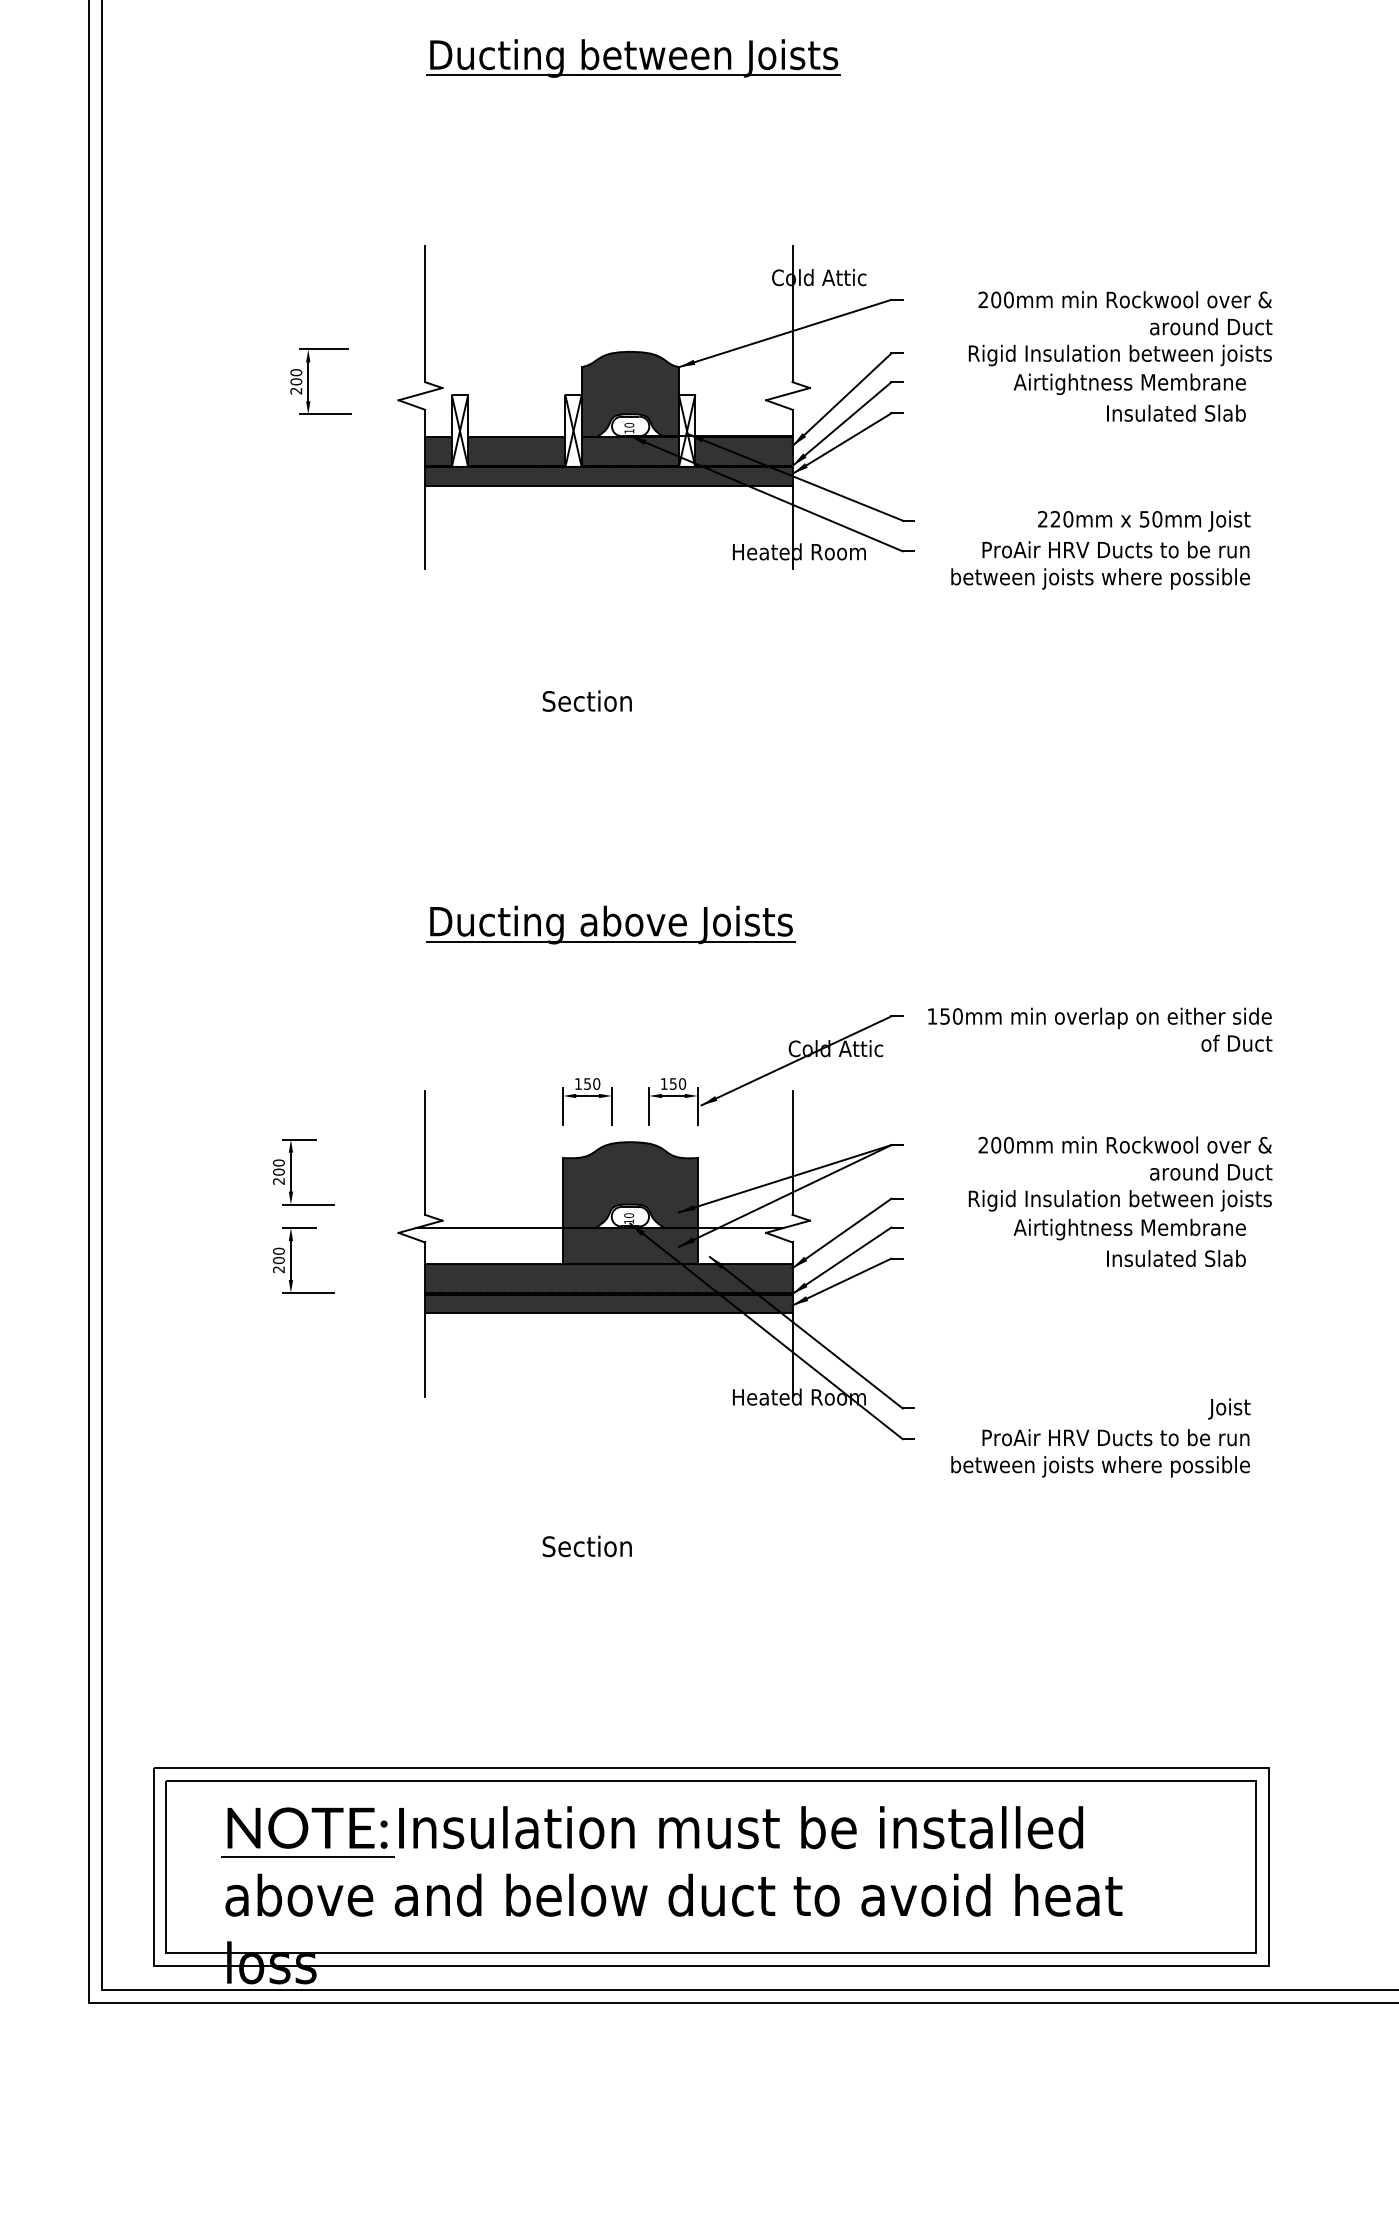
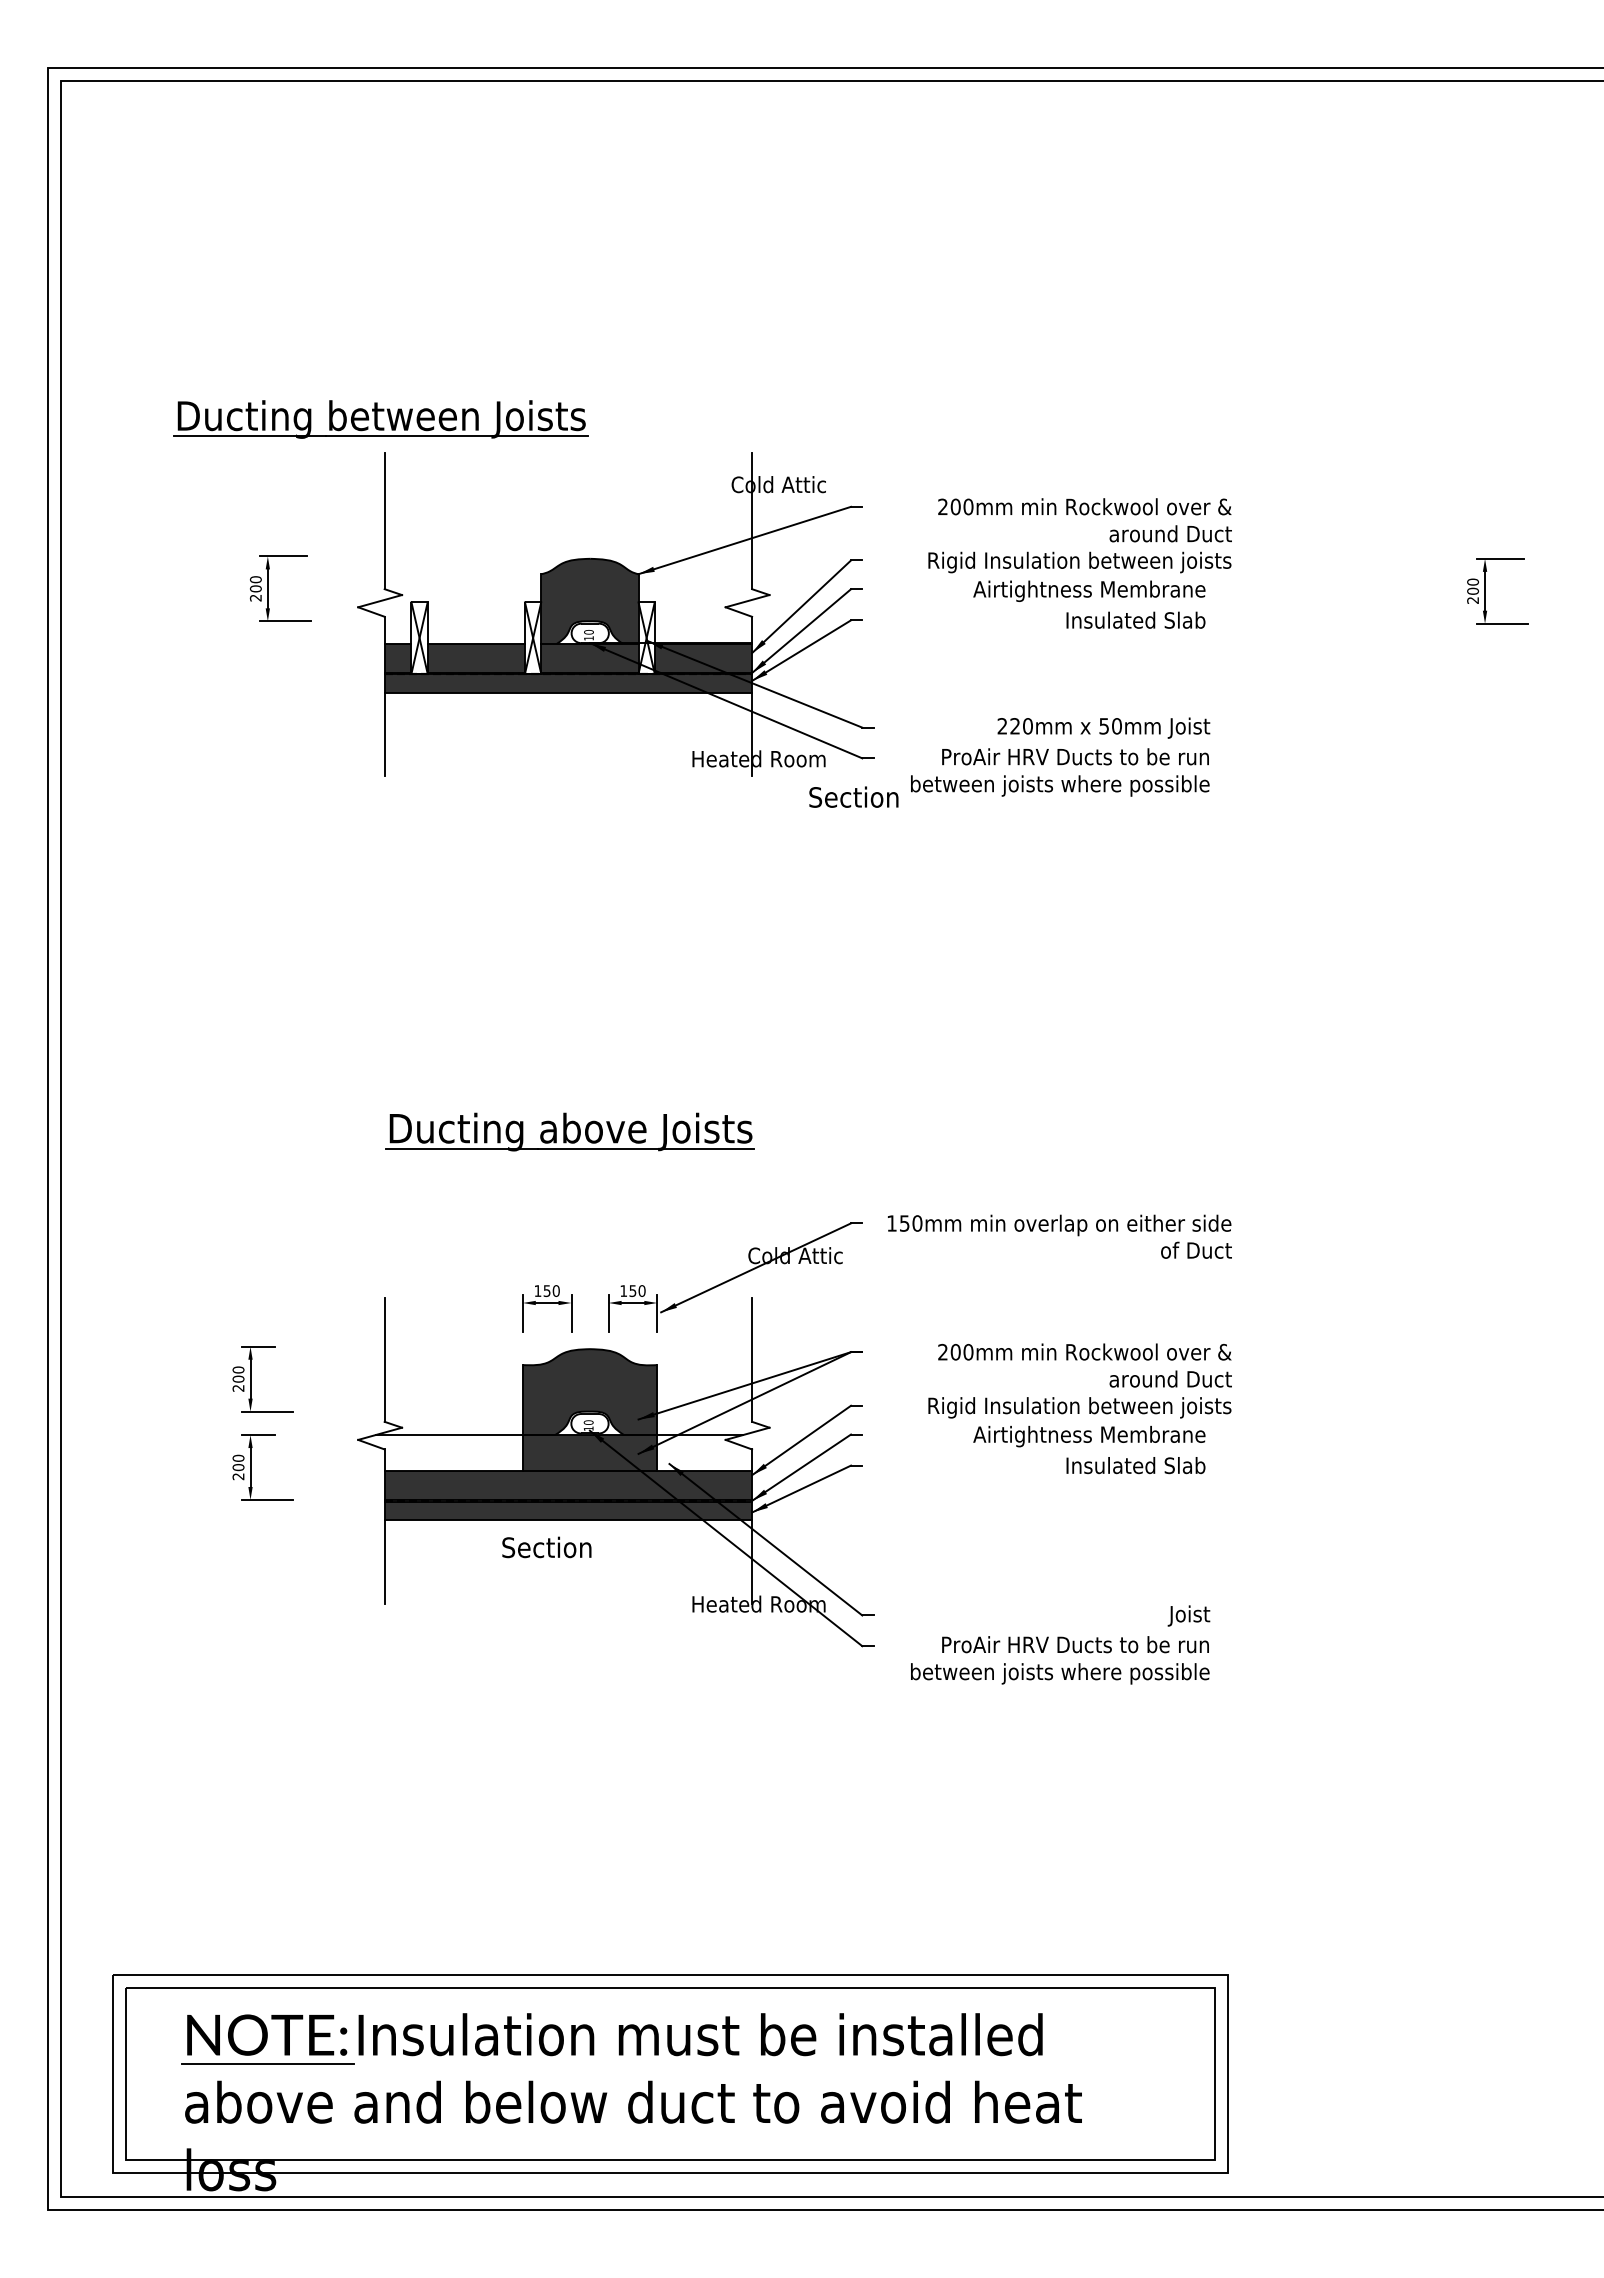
part: (632, 58) -> (380, 419), moved
text: (586, 700) -> (853, 796), moved
text: (586, 1546) -> (546, 1547), moved

